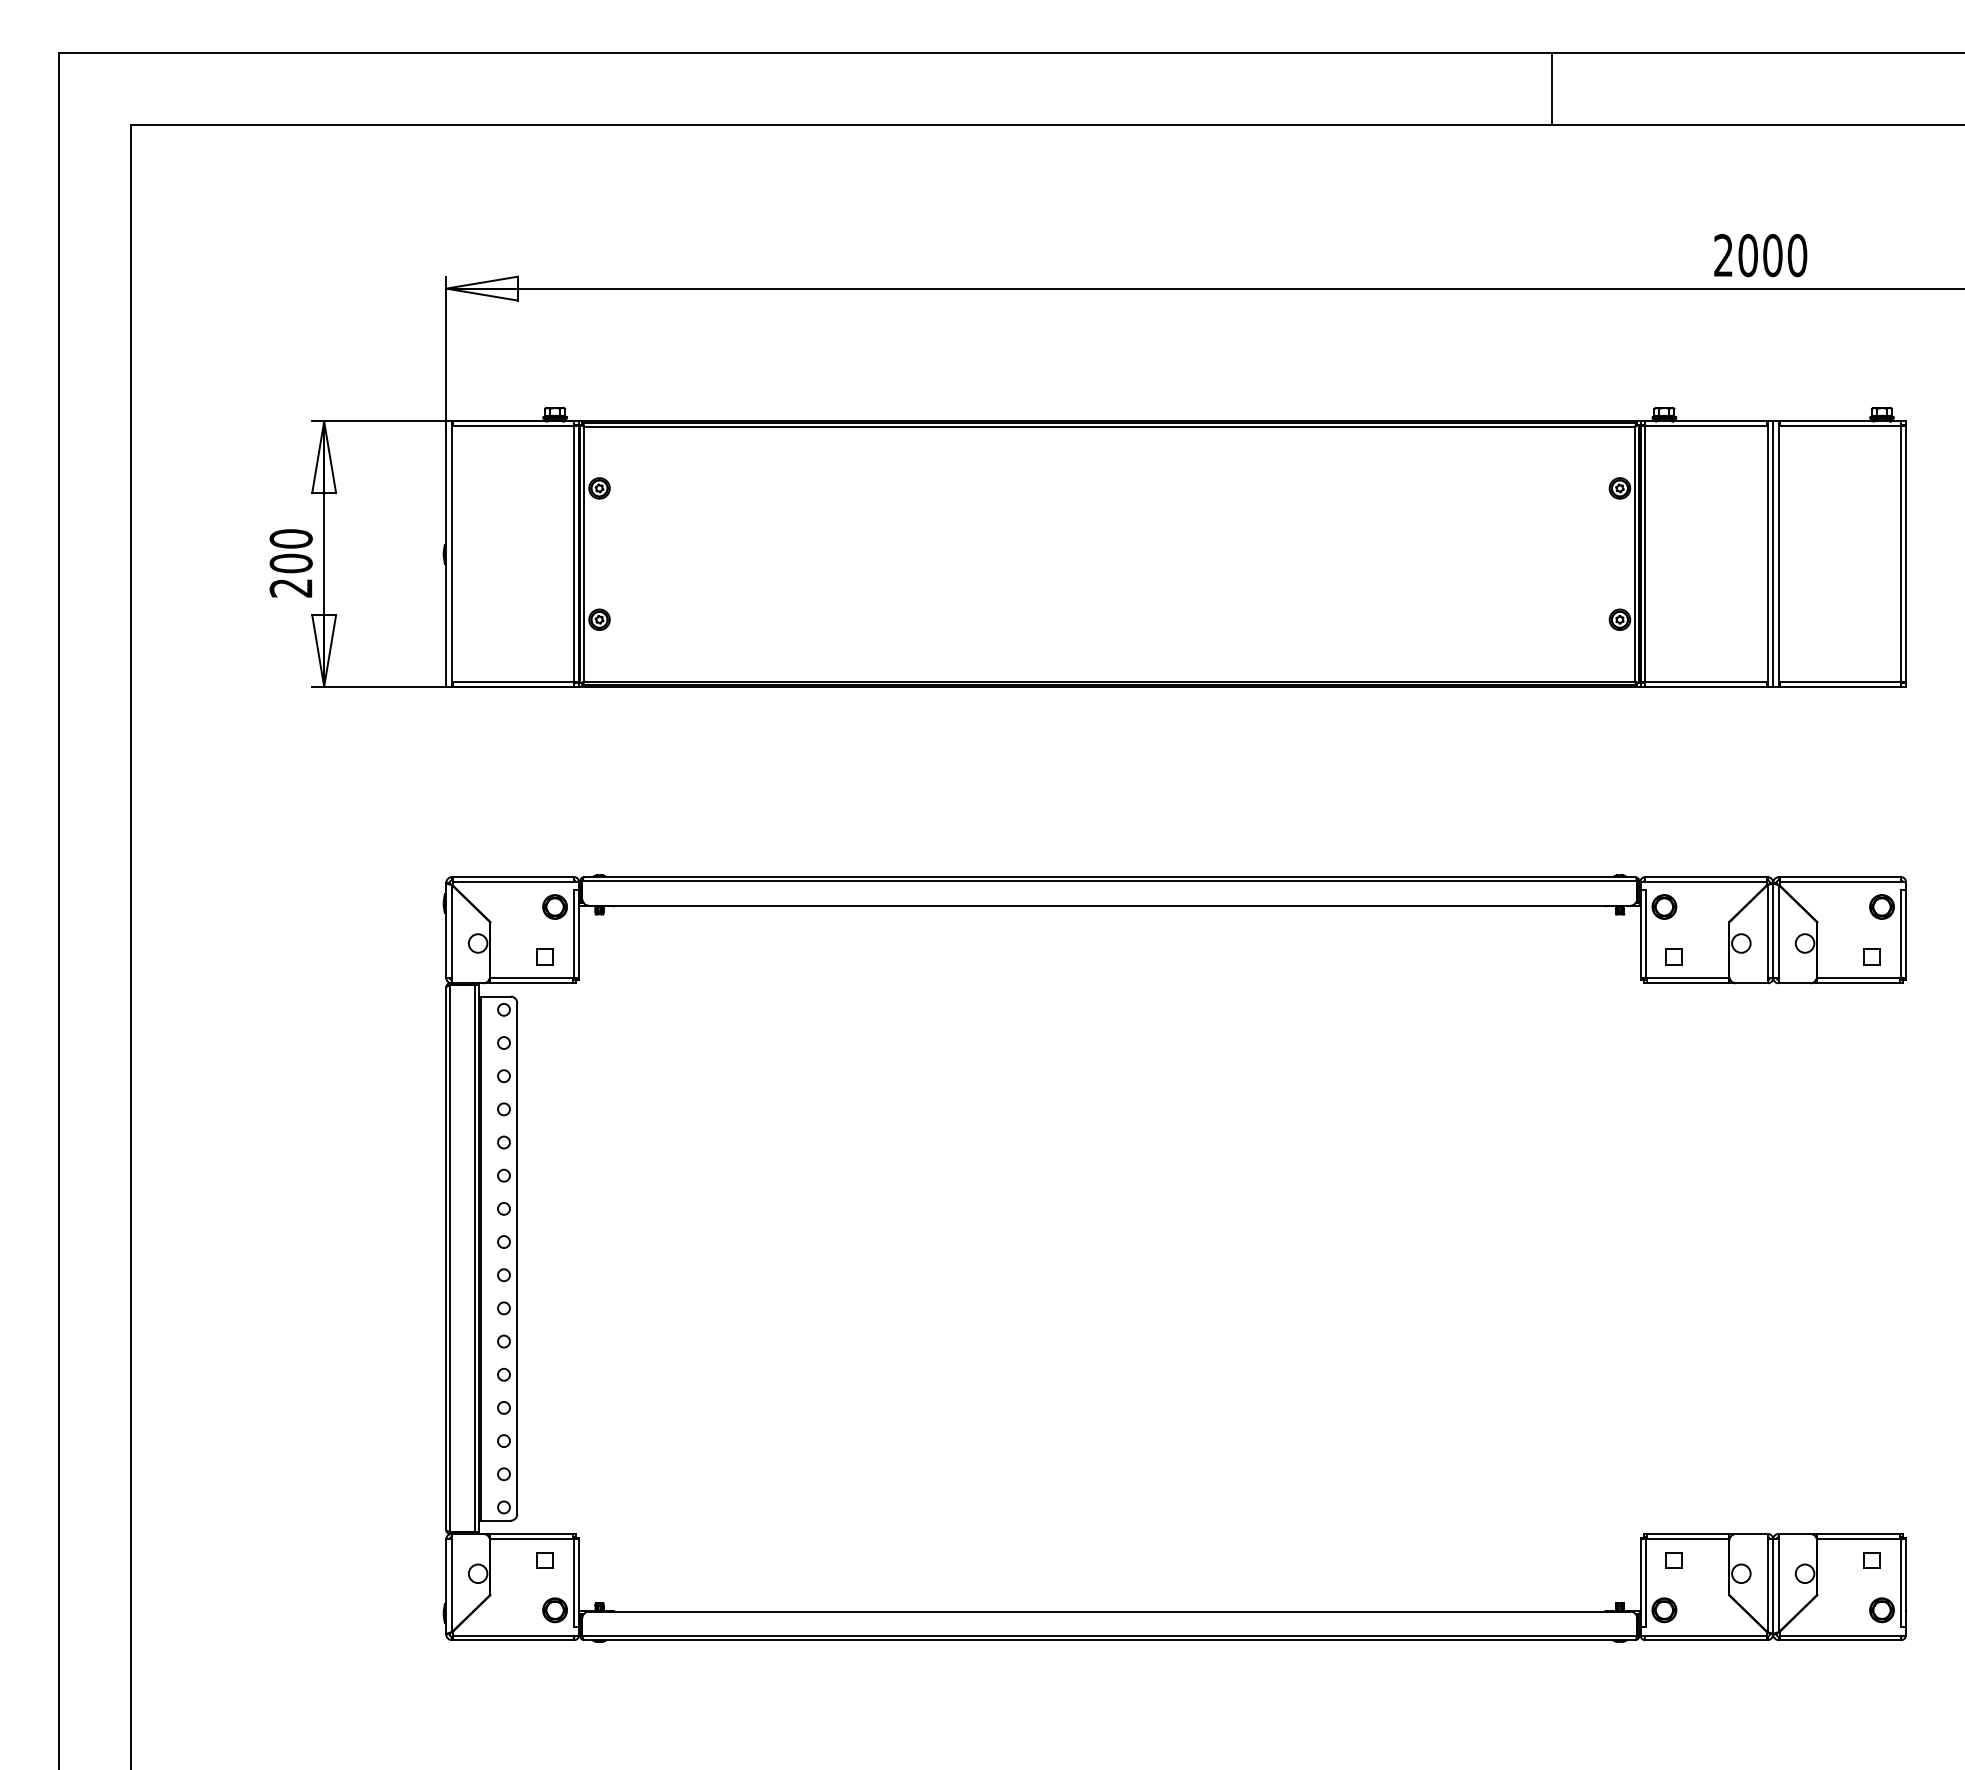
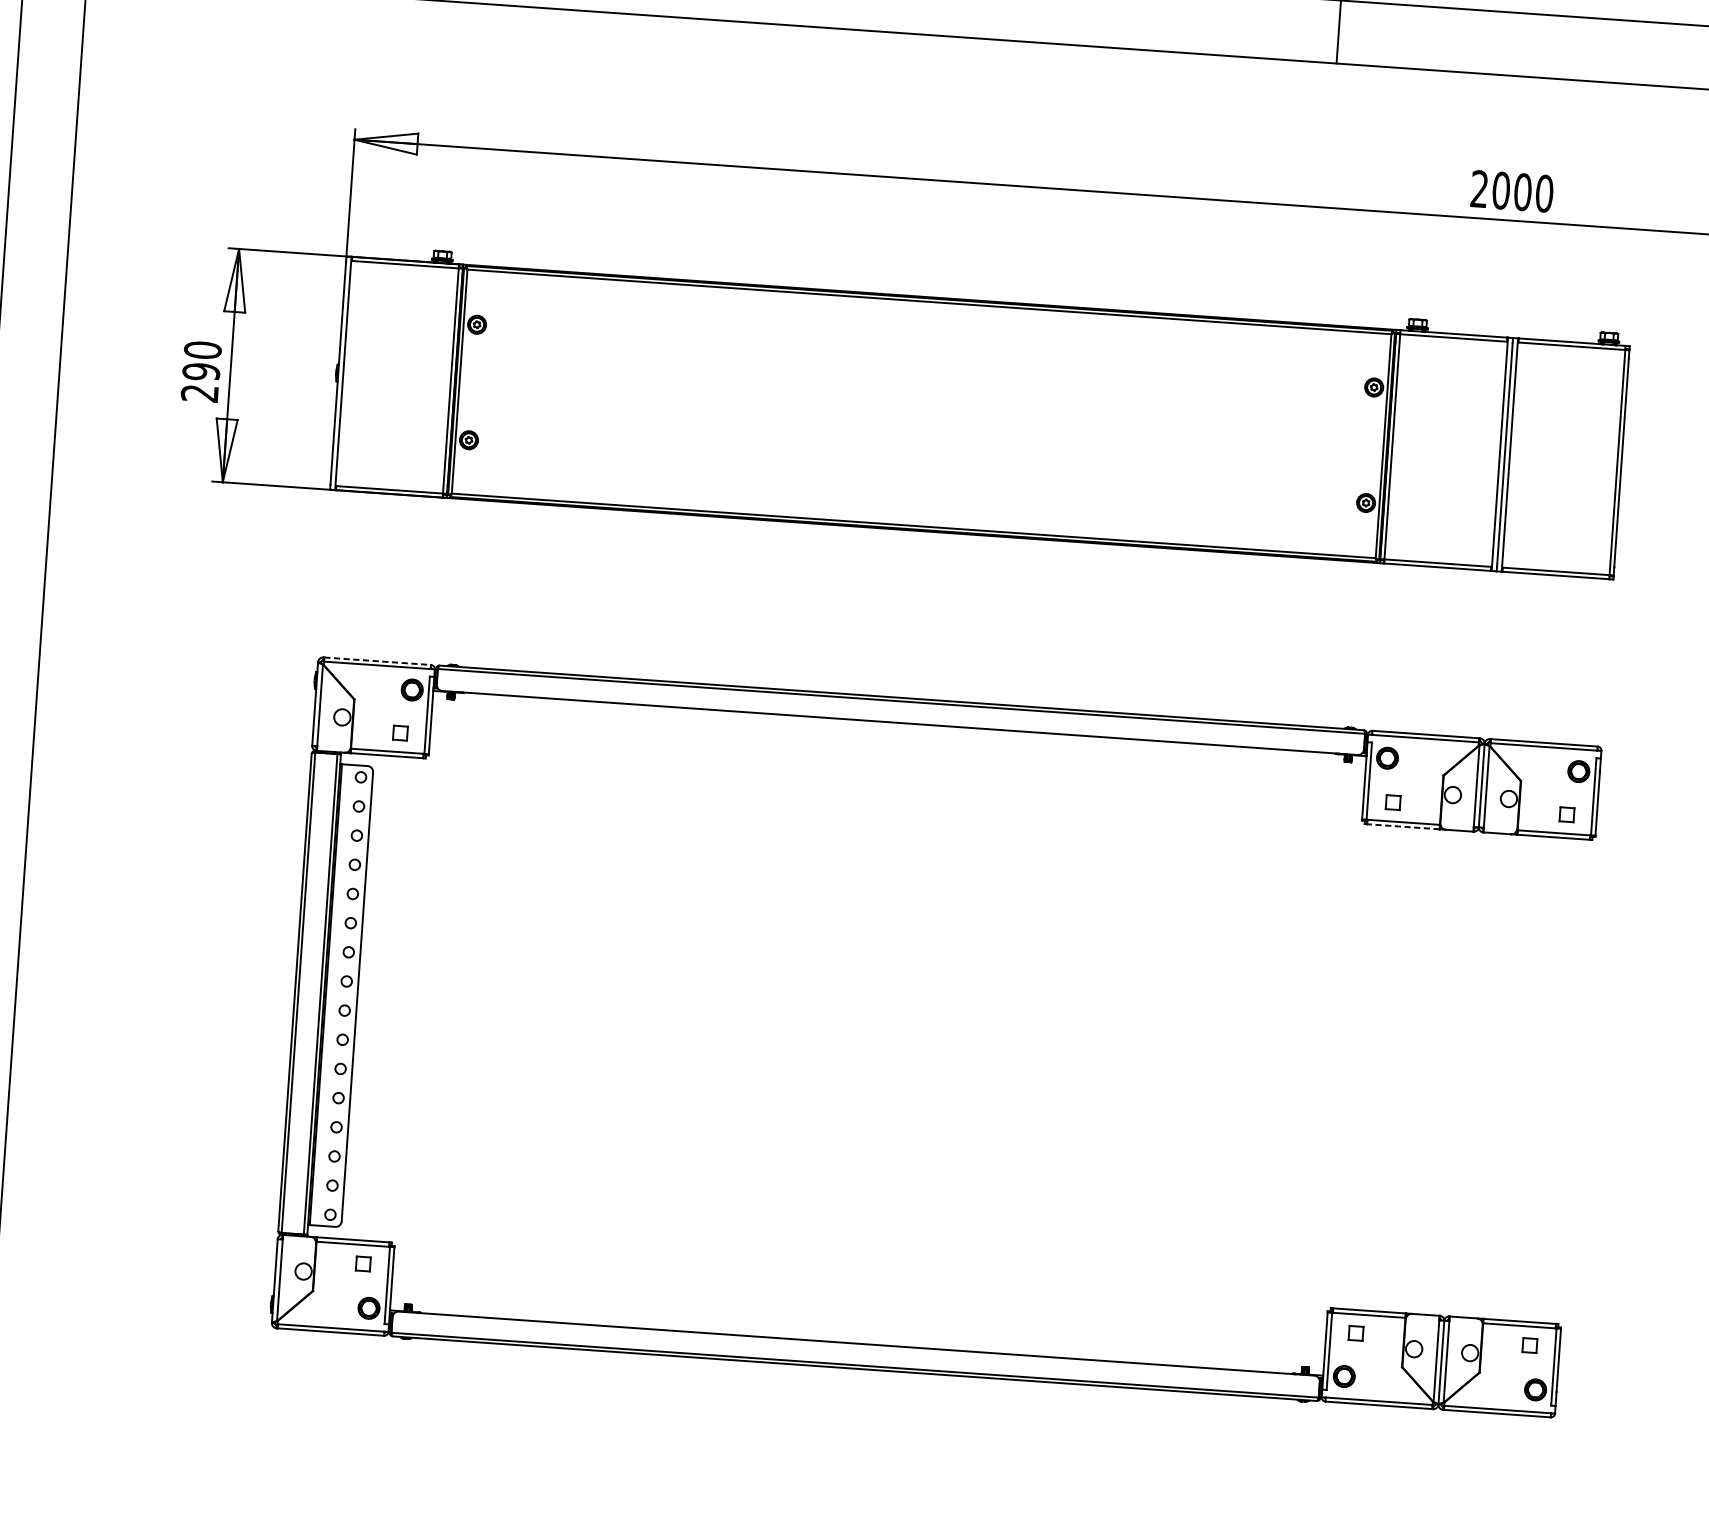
text: (290, 563) -> (200, 371), 200 -> 290
line: (513, 877) -> (377, 661), solid -> dashed
line: (1687, 983) -> (1403, 826), solid -> dashed

